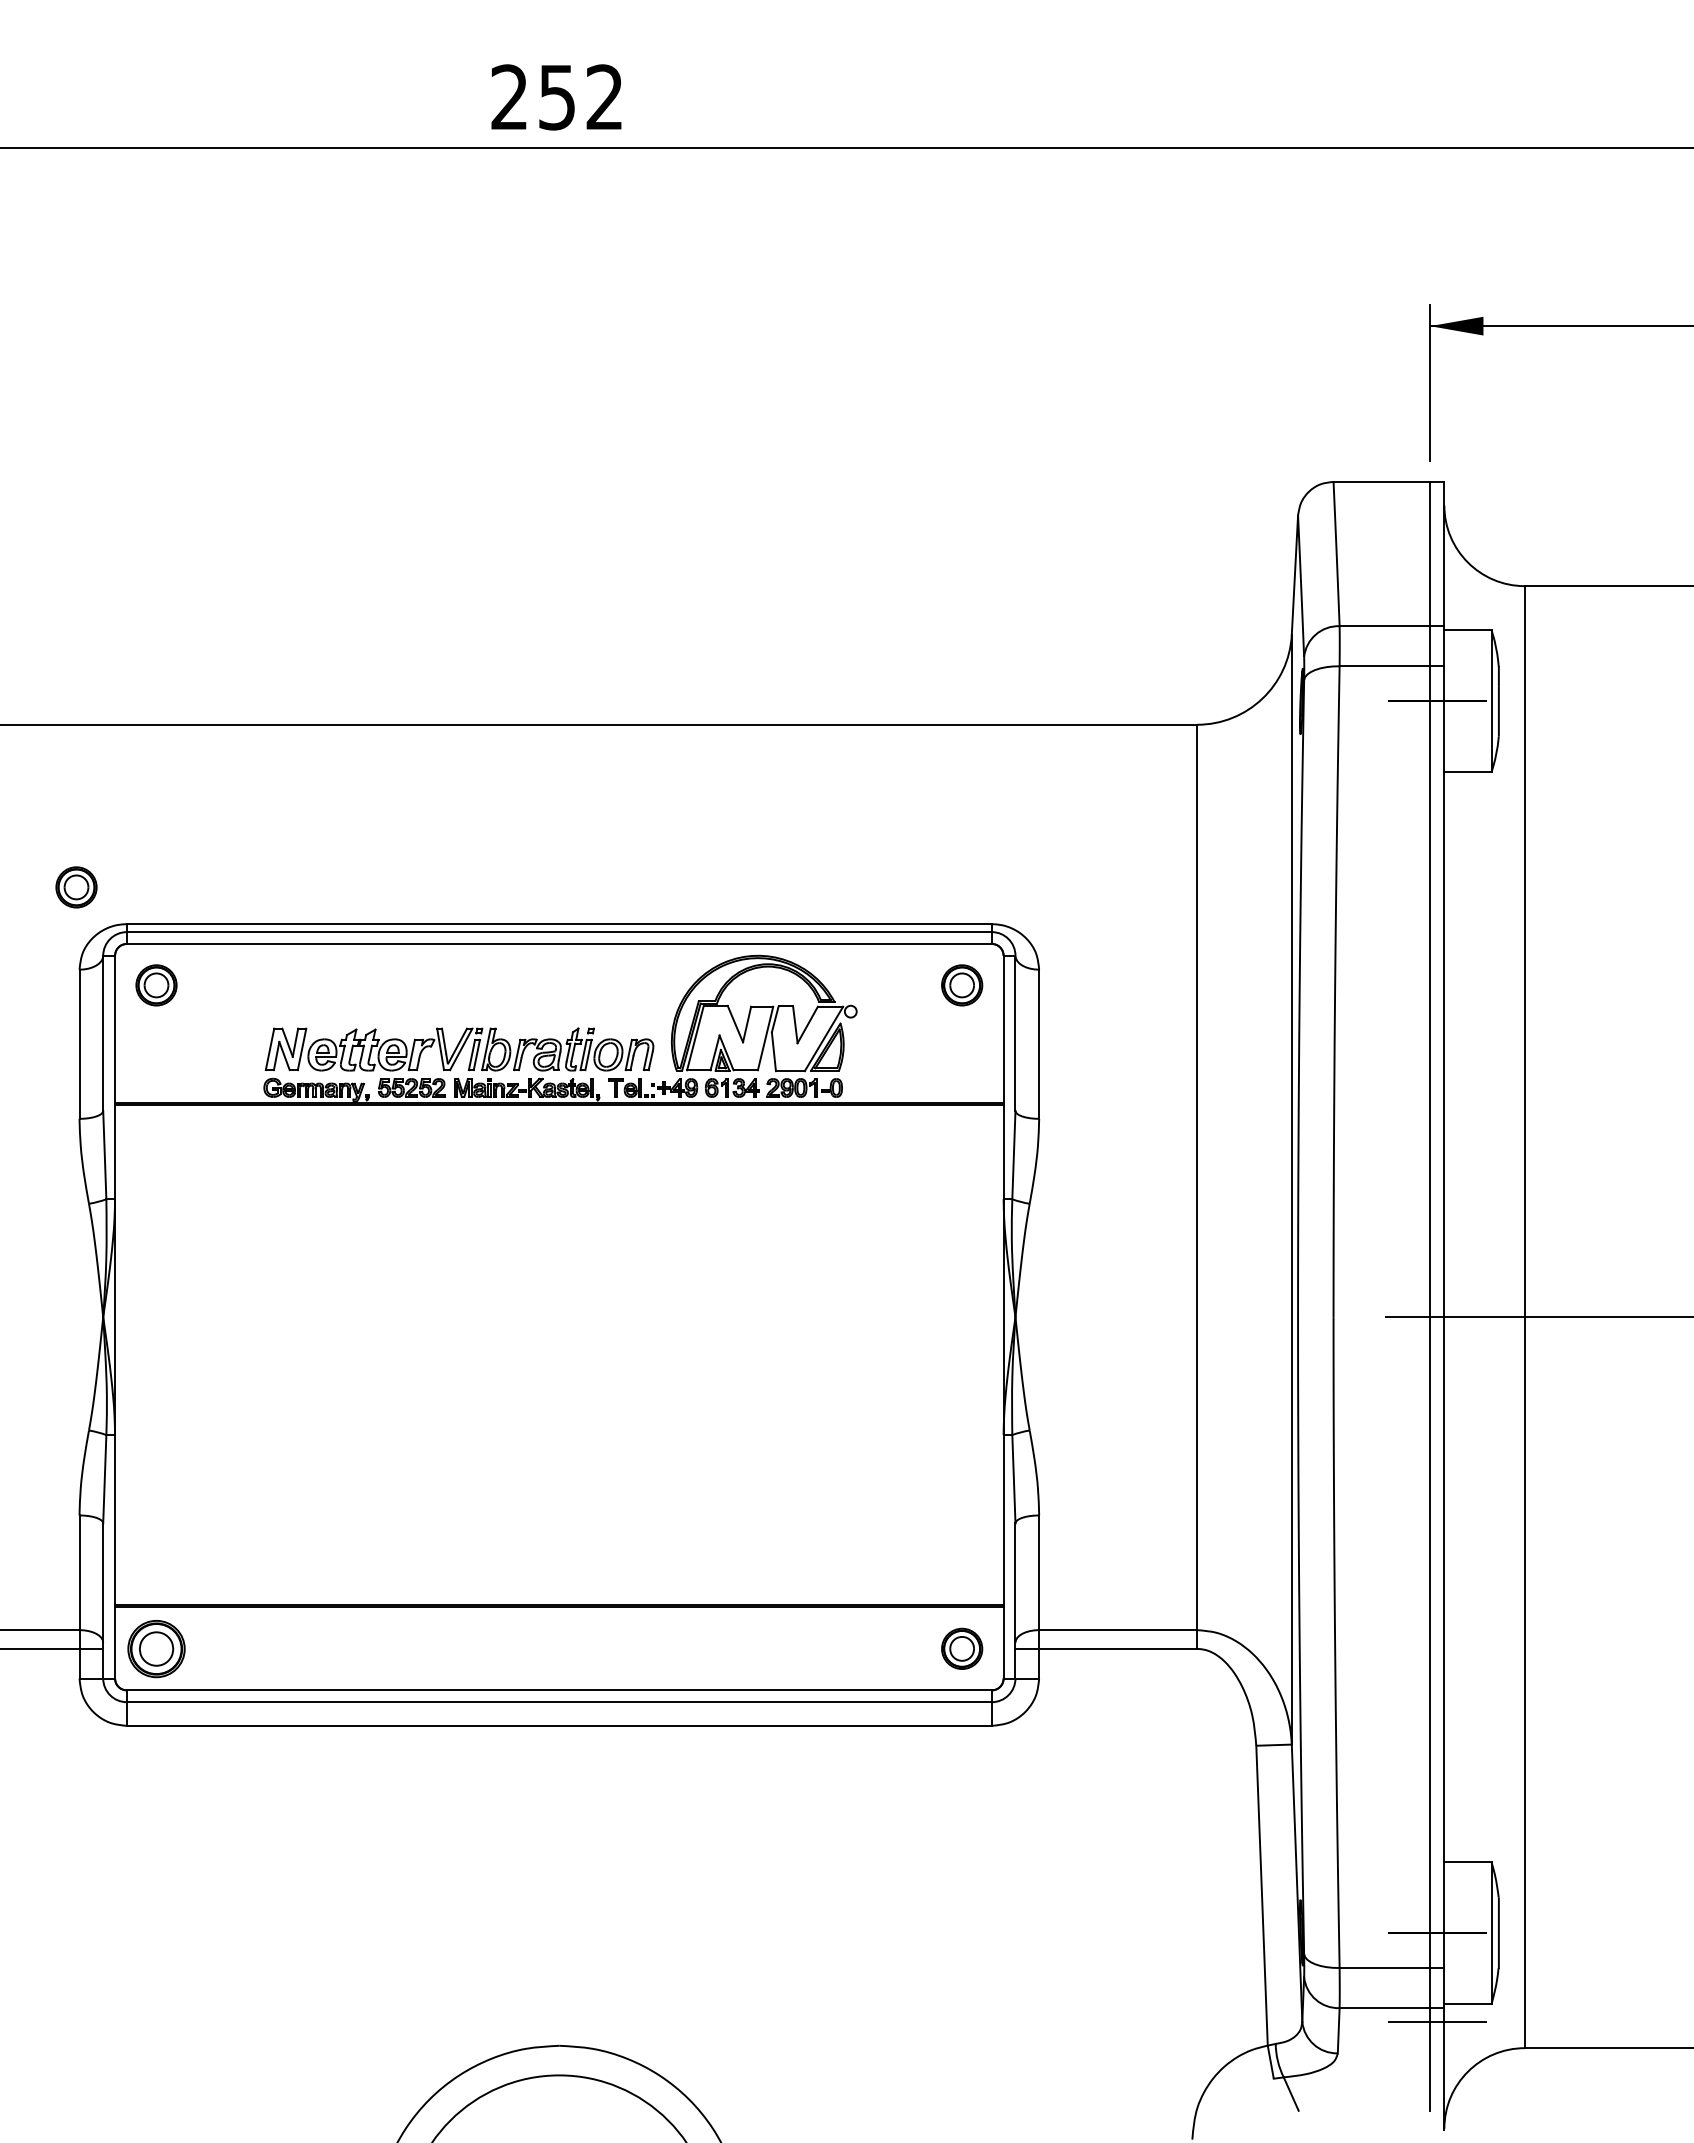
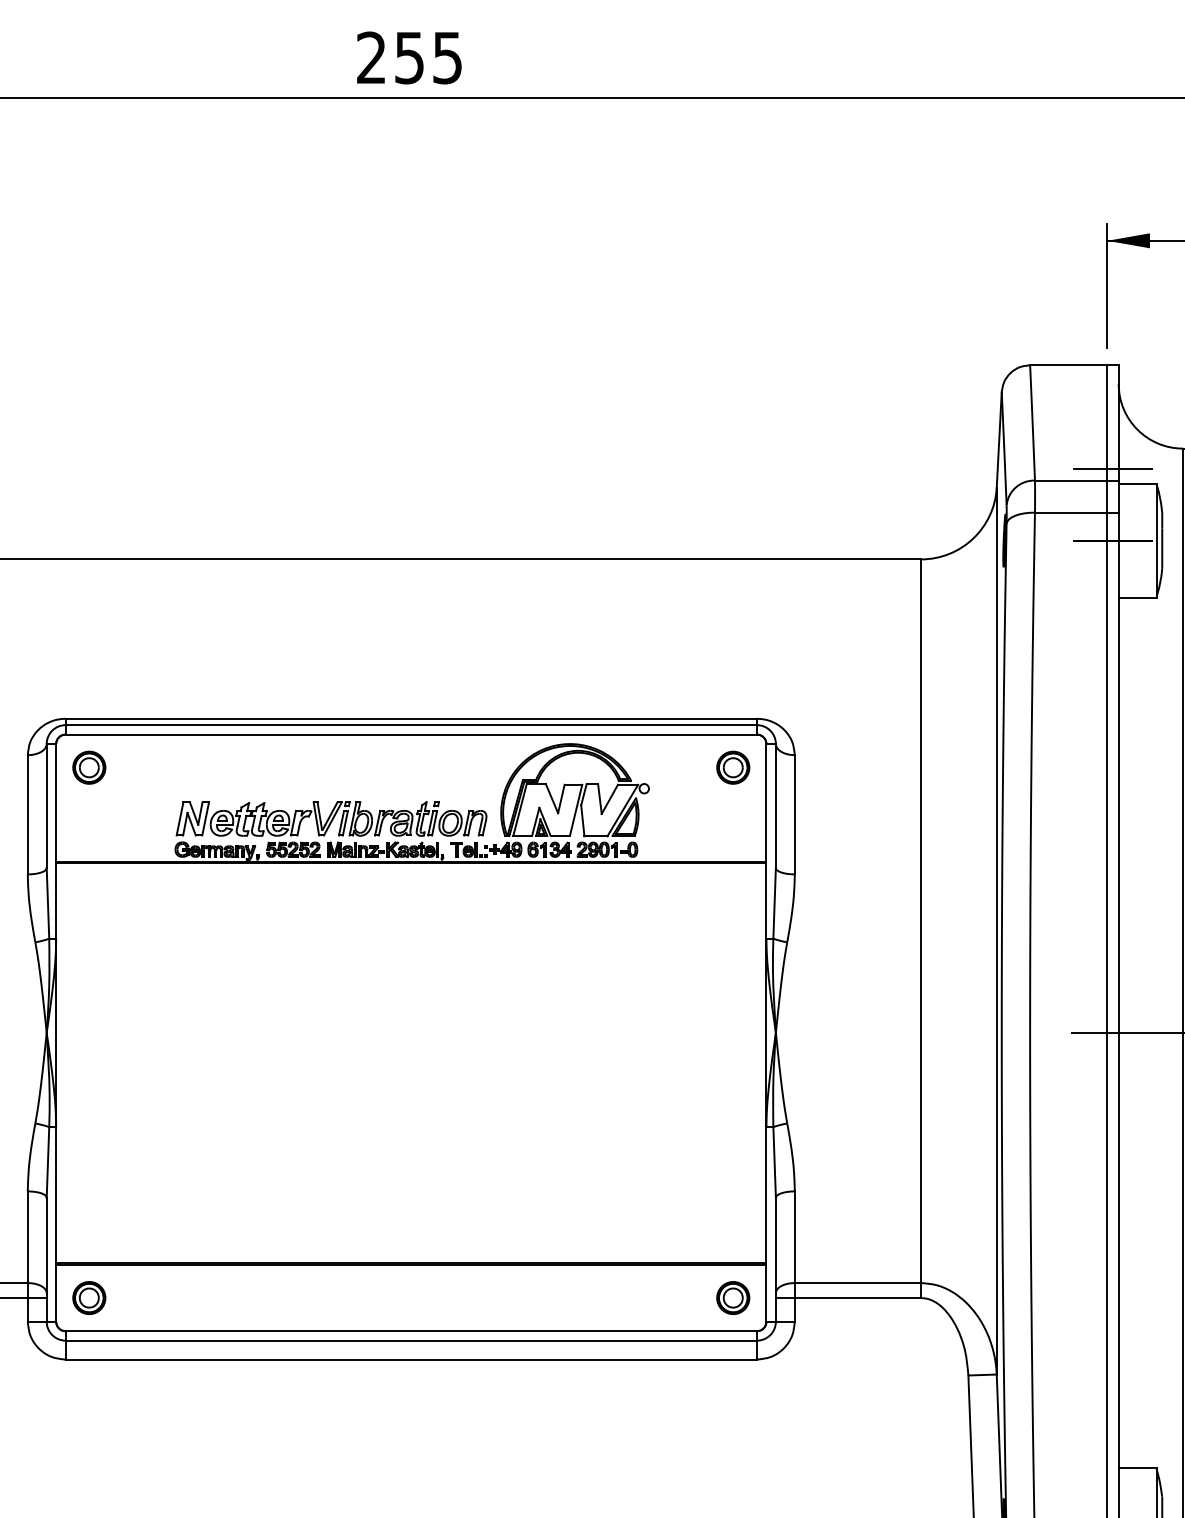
text: (604, 97) -> (447, 58), 252 -> 255
line: (1437, 612) -> (1113, 469), added
part: (76, 887) -> (25, 689), removed
part: (156, 1648) -> (89, 1297), size x0.71

